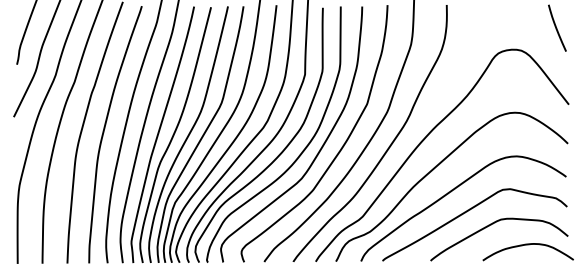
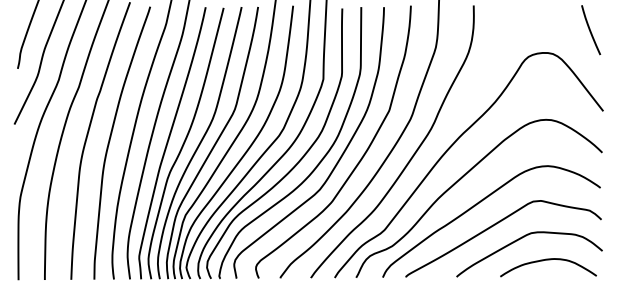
curve: (527, 245) -> (547, 260), moved

